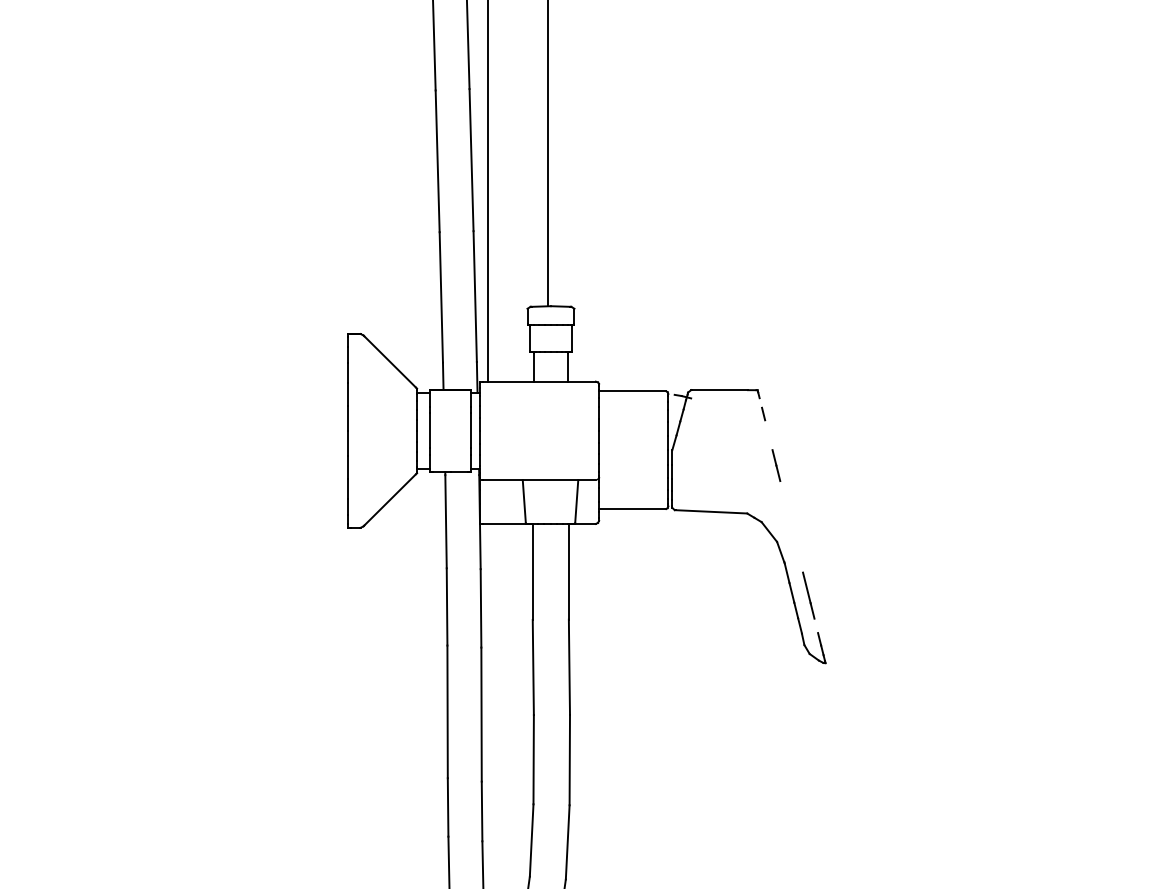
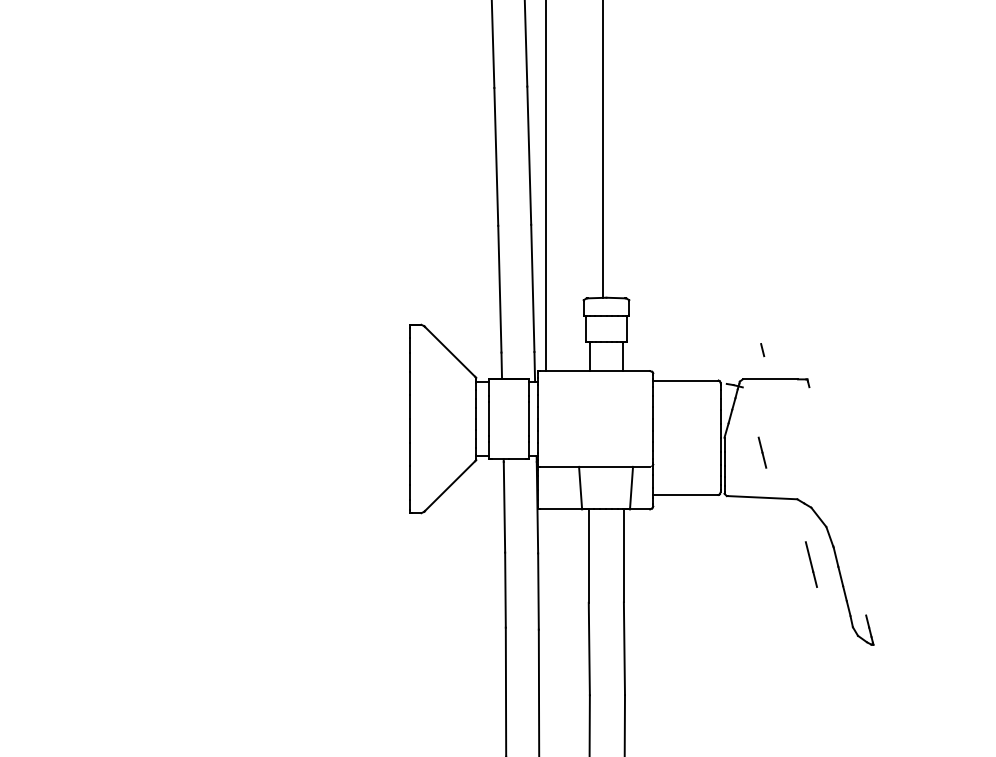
line: (763, 413) -> (762, 349), moved
line: (776, 465) -> (762, 452), moved
line: (808, 595) -> (811, 564), moved

